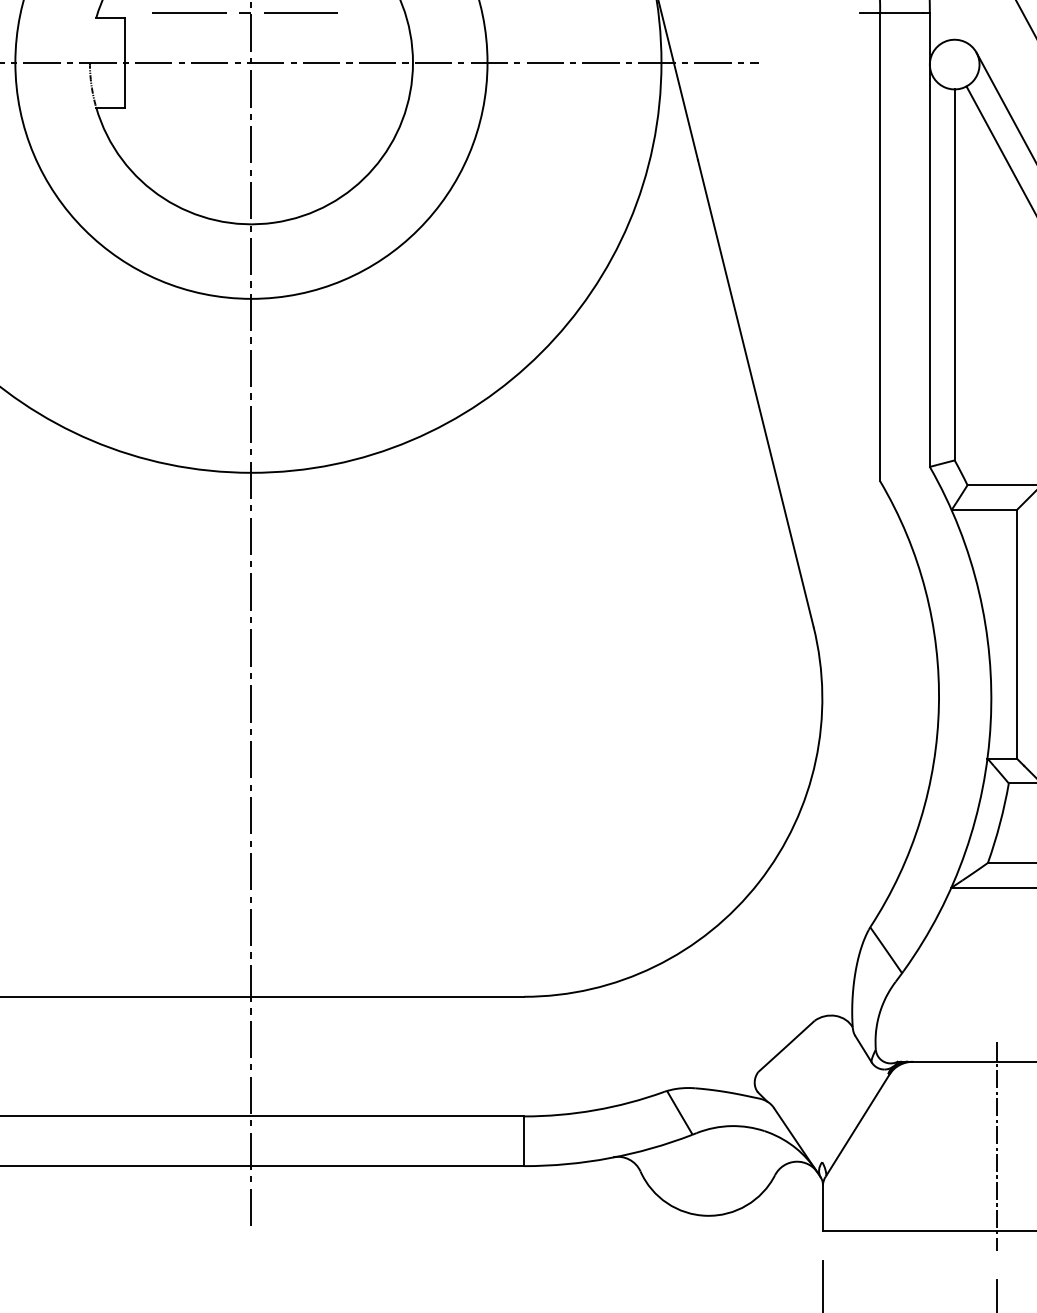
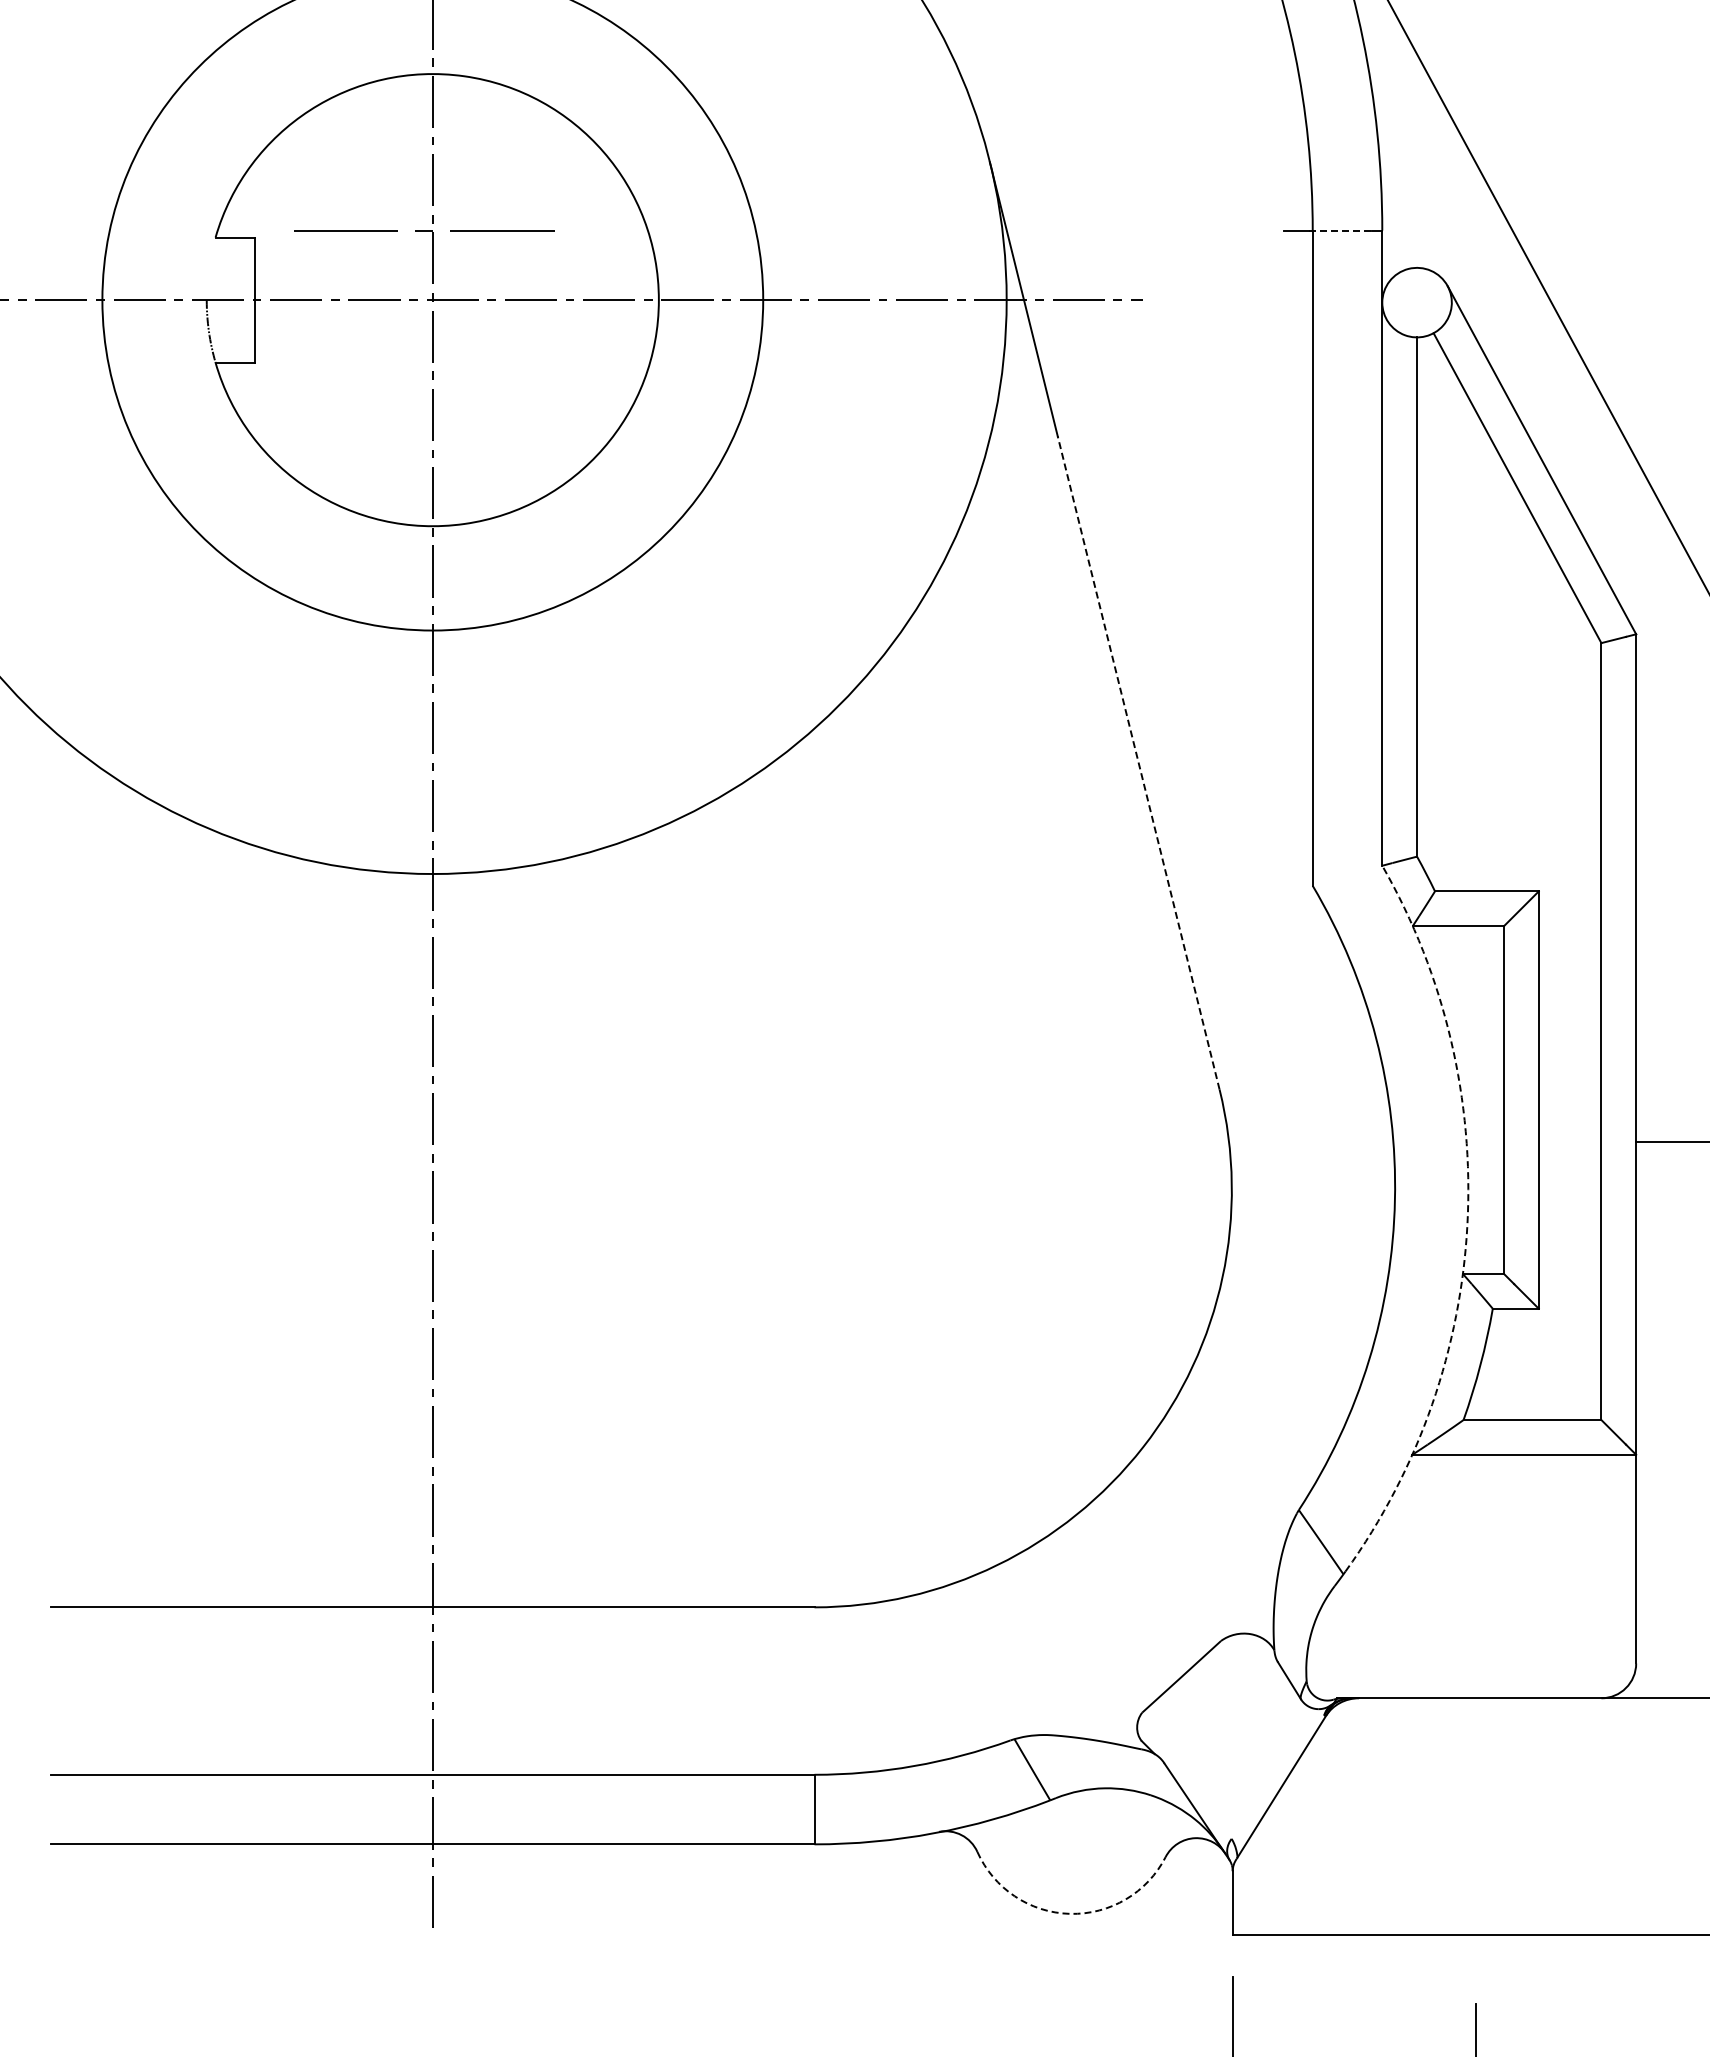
line: (900, 13) -> (1340, 230), solid -> dashed
line: (755, 393) -> (1138, 762), solid -> dashed
arc: (990, 722) -> (1467, 1223), solid -> dashed
line: (997, 1146) -> (1476, 1816), removed
arc: (706, 1215) -> (1069, 1913), solid -> dashed

